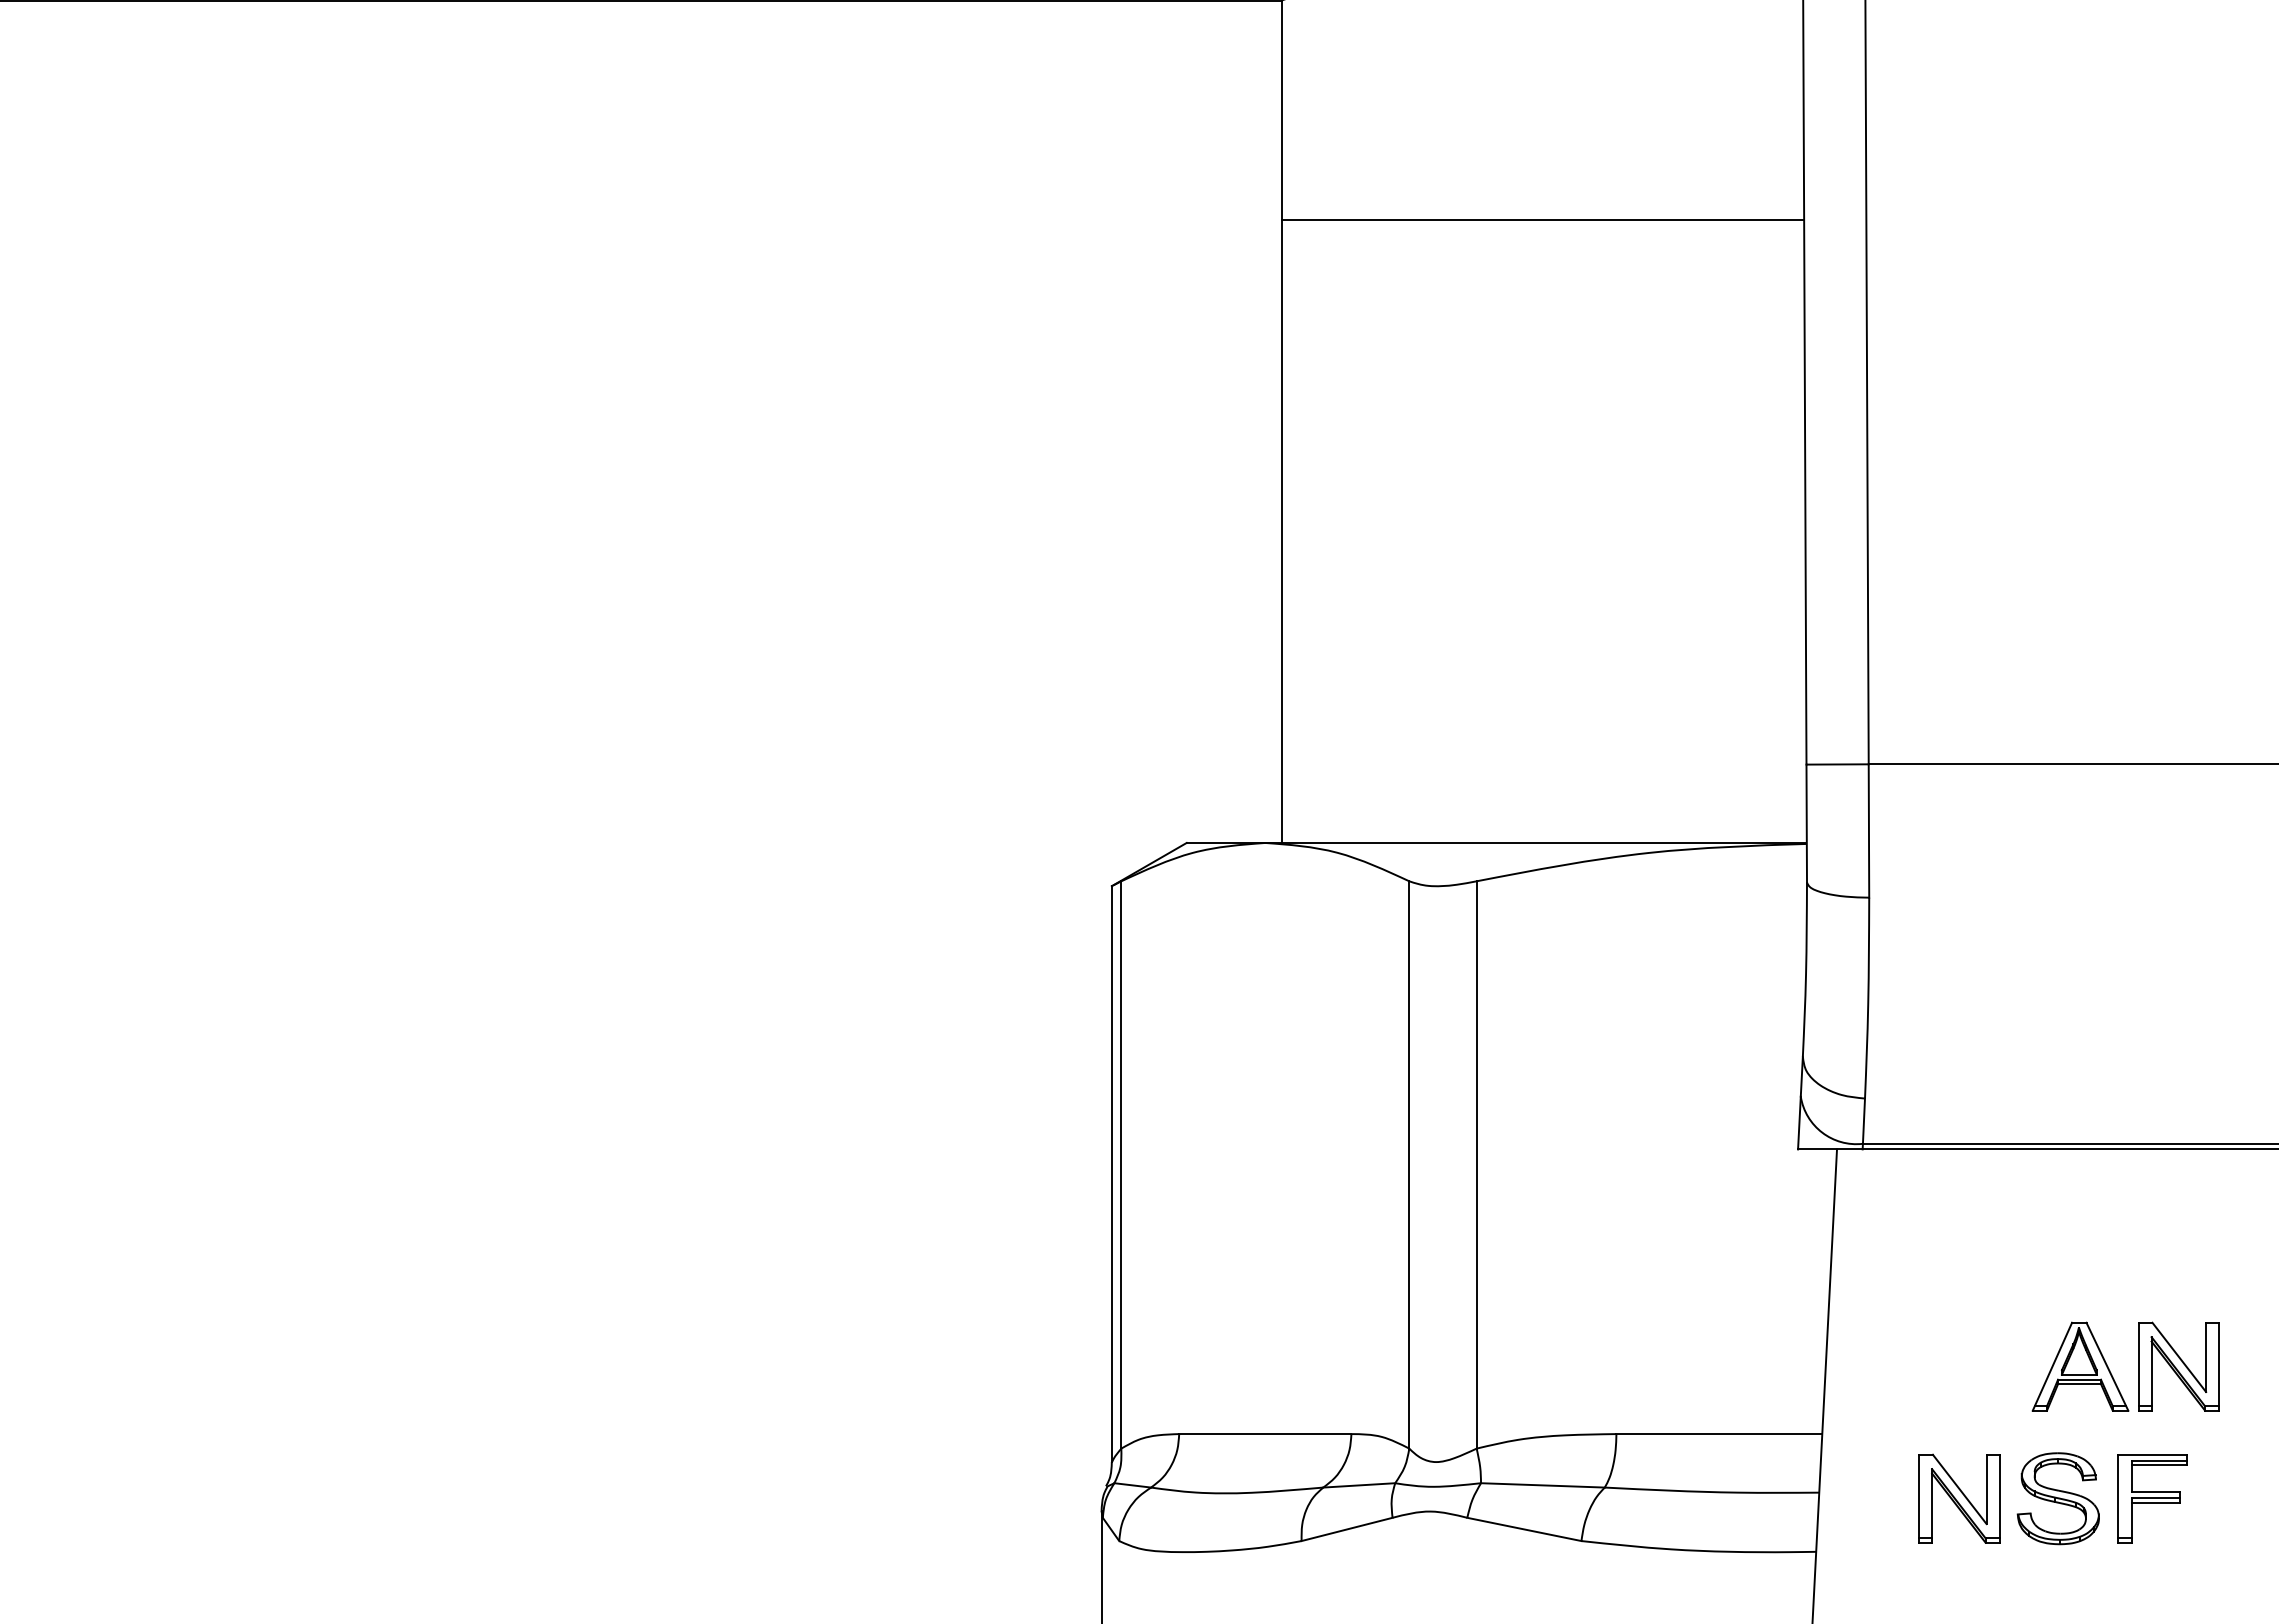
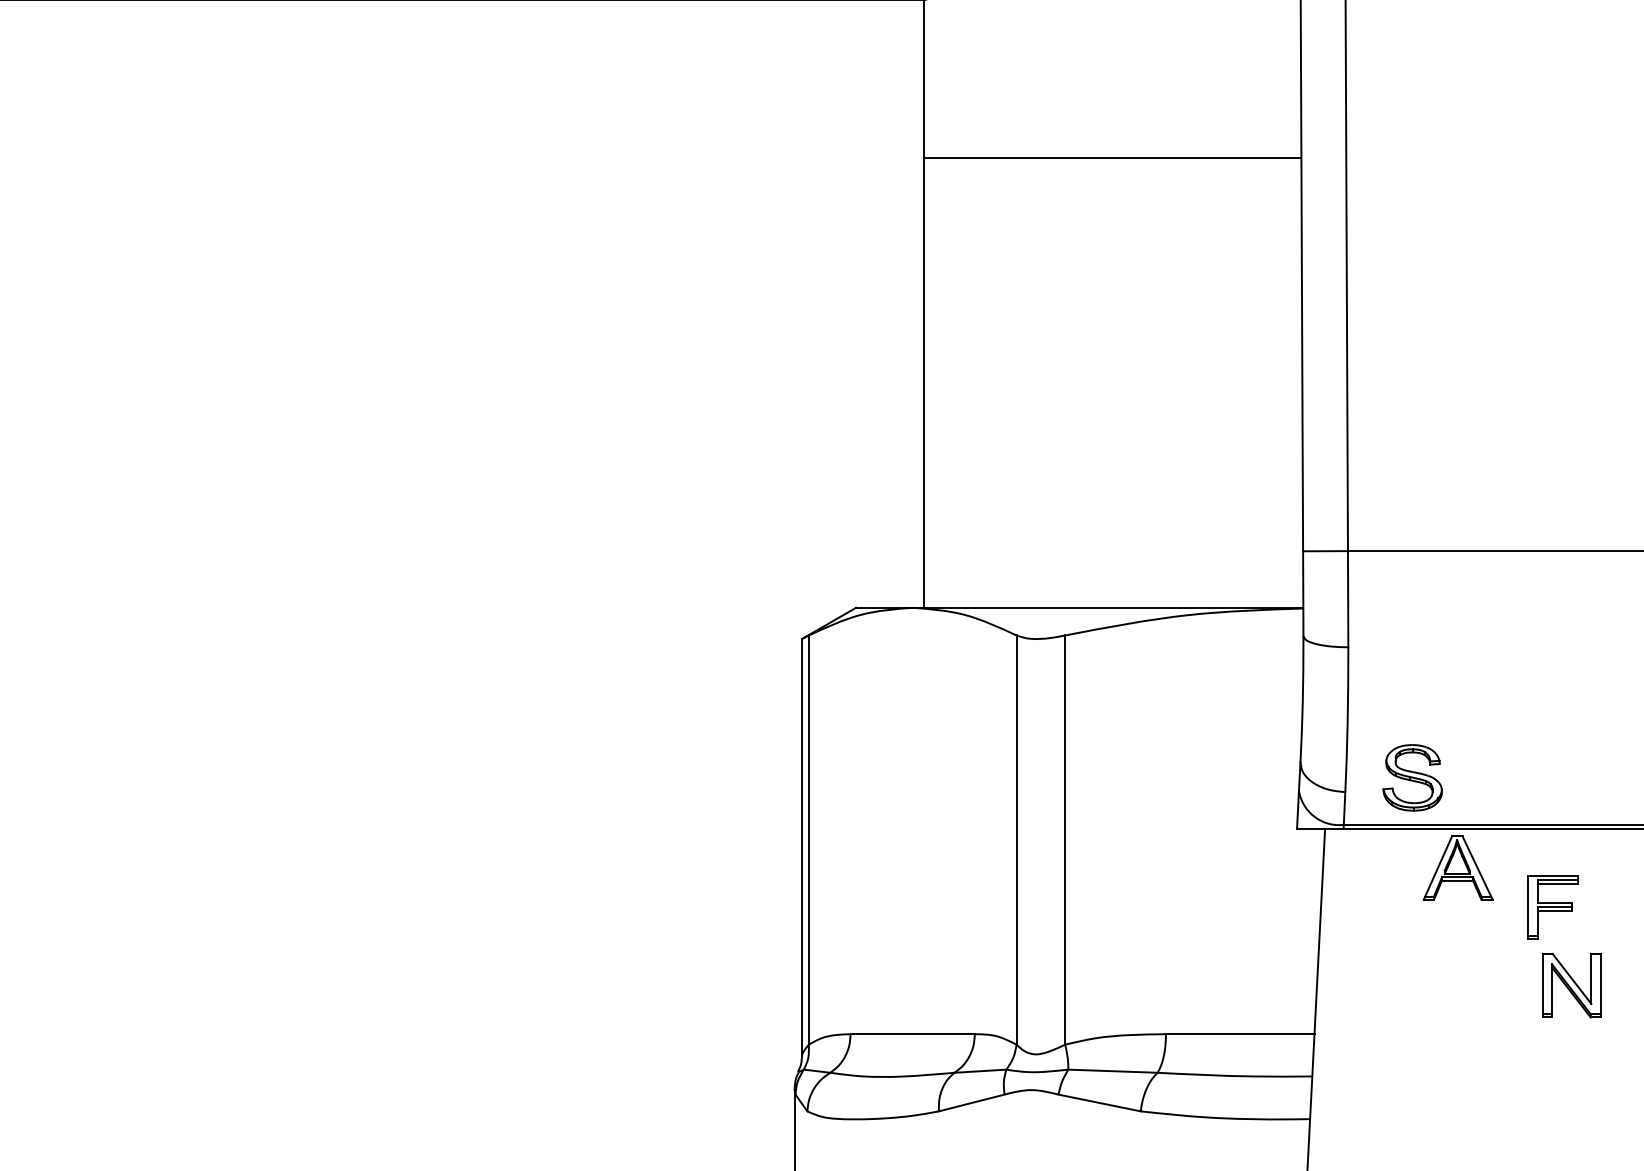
part: (2080, 1366) -> (1458, 867), moved
part: (1959, 1498) -> (1413, 1080), removed
part: (2057, 1498) -> (1412, 777), moved
part: (2152, 1498) -> (1552, 907), moved

